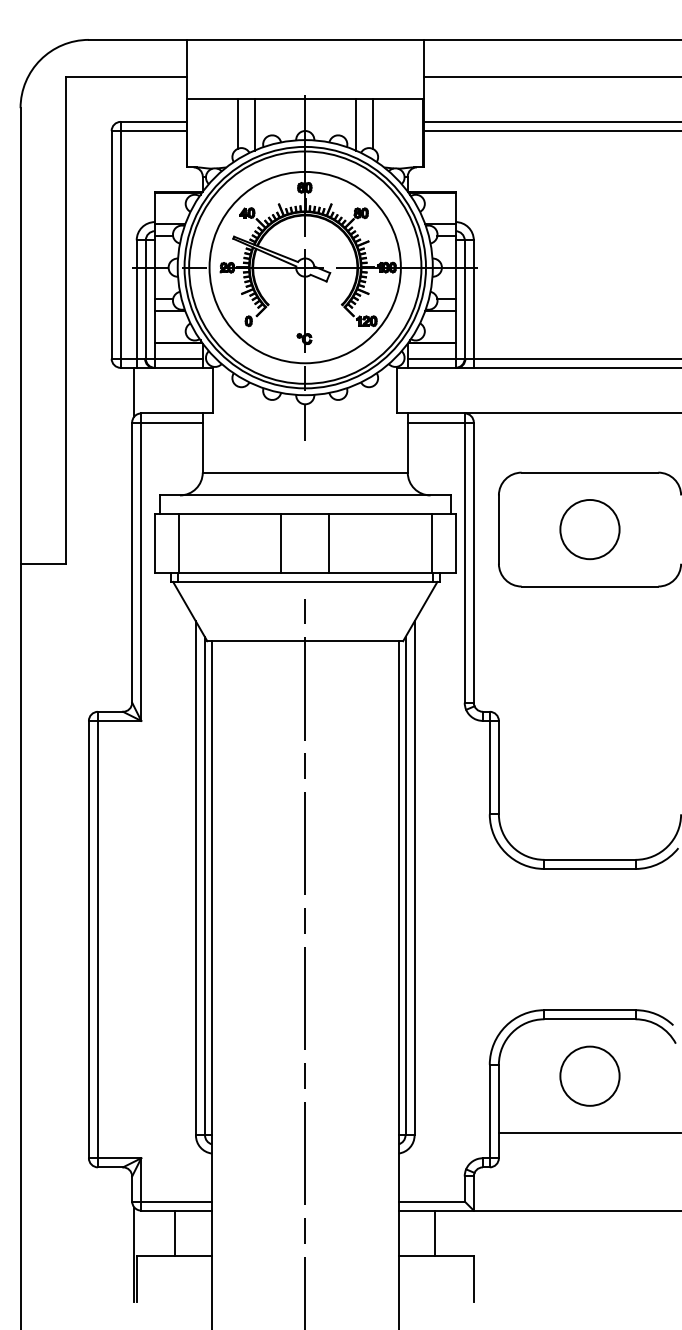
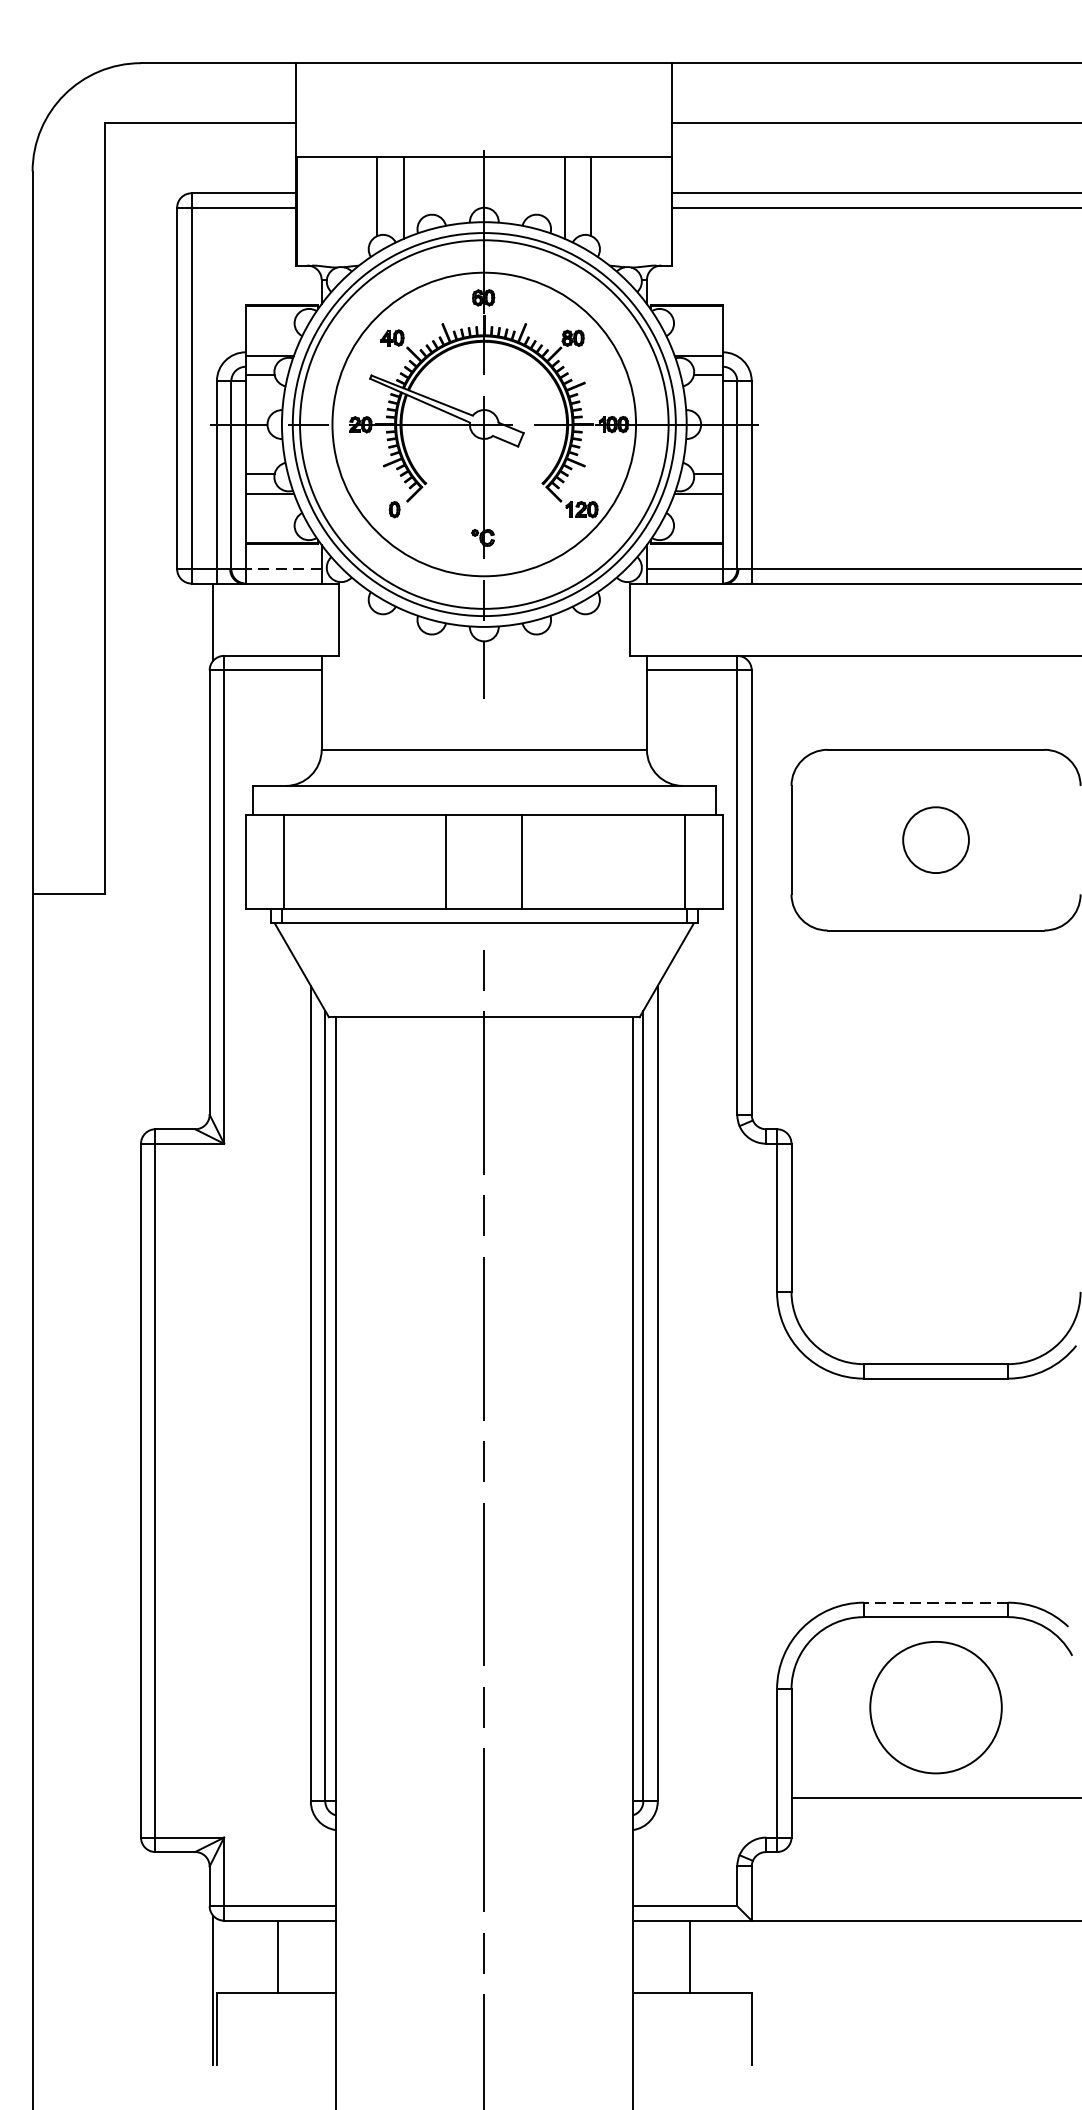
line: (178, 358) -> (283, 568), solid -> dashed
circle: (589, 529) -> (935, 840), size x0.7
line: (589, 1010) -> (935, 1603), solid -> dashed
circle: (589, 1075) -> (935, 1706), size x1.4

